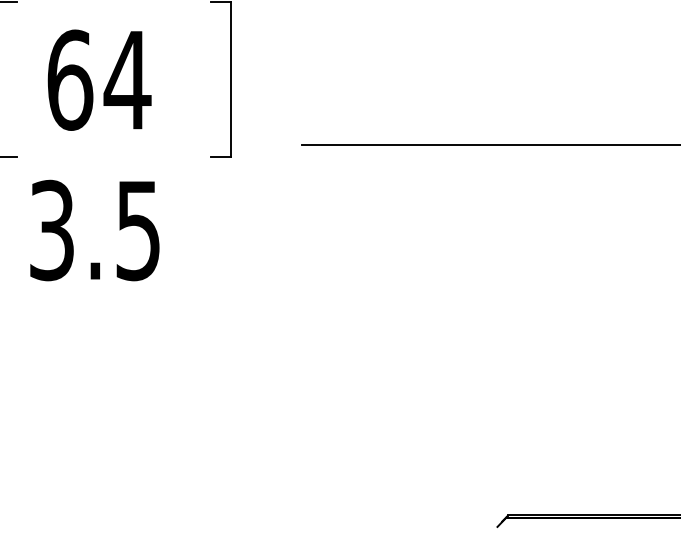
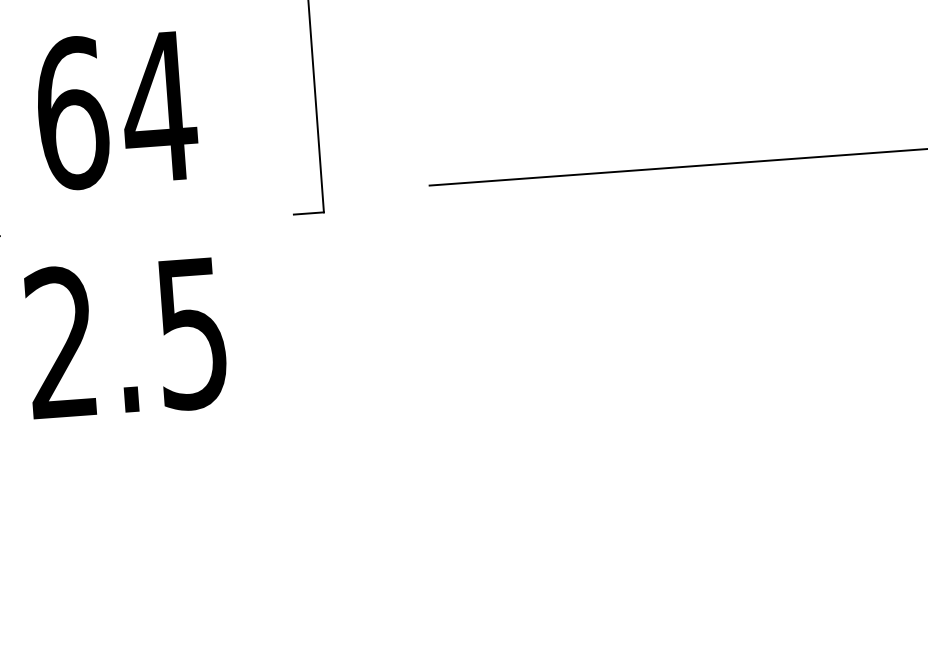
text: (51, 230) -> (60, 342), 3.5 -> 2.5

